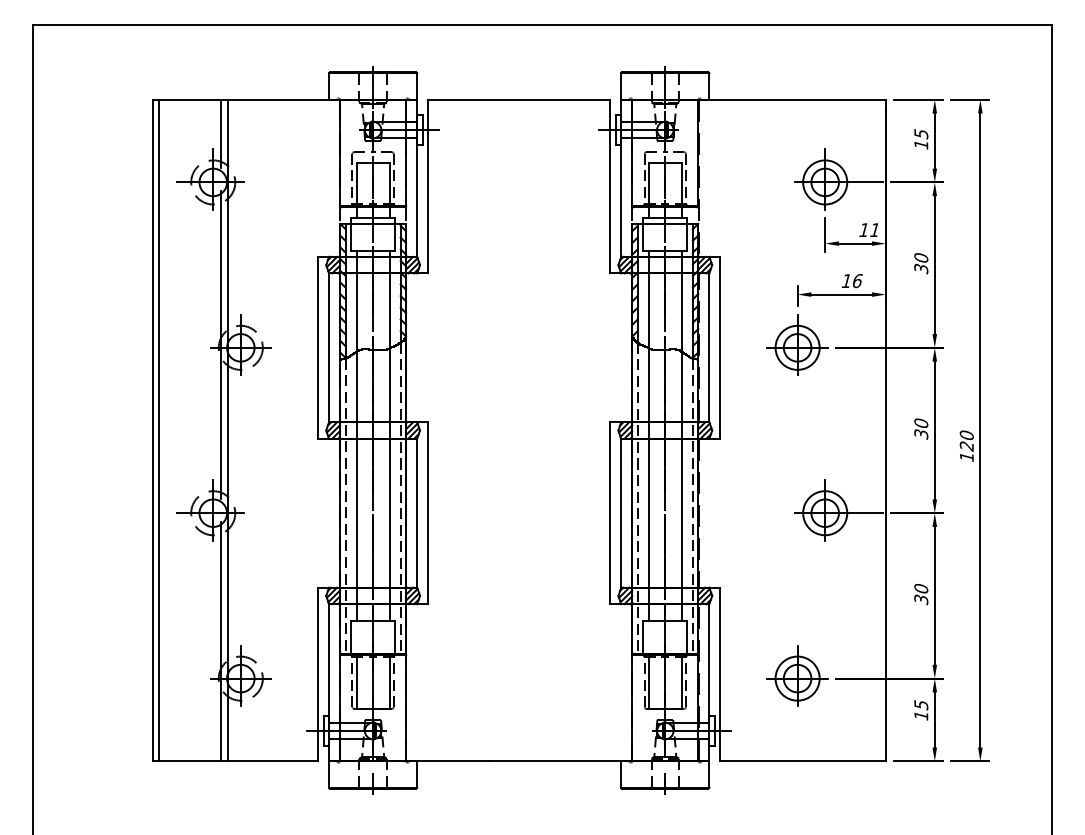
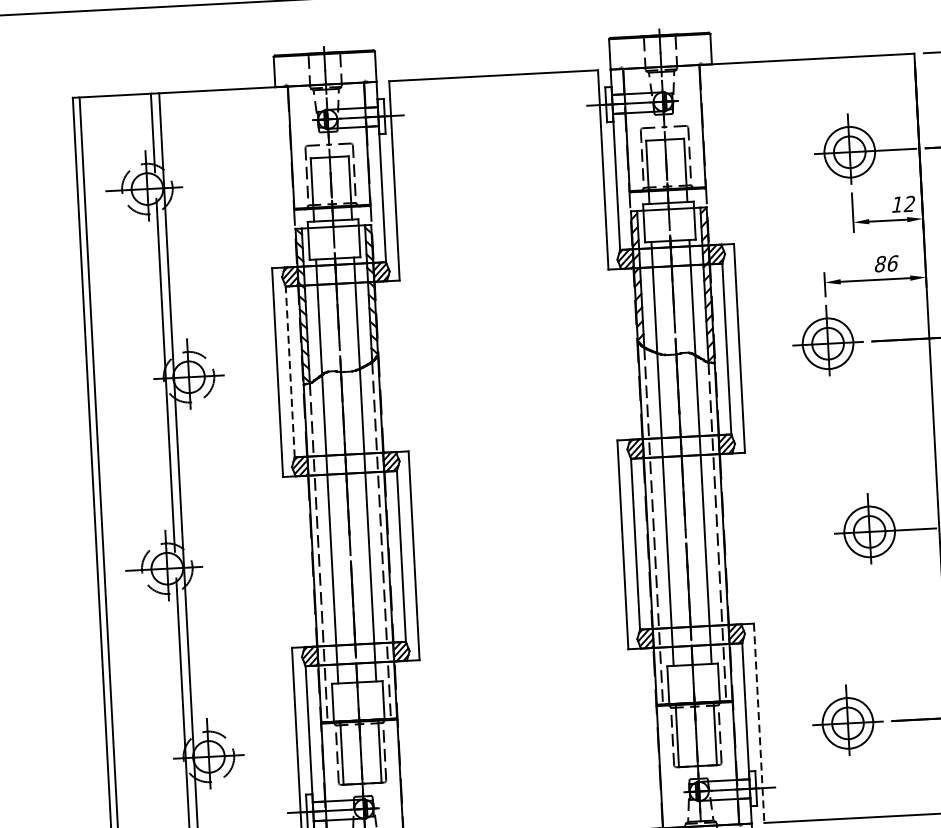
text: (874, 229) -> (909, 203), 11 -> 12
text: (846, 281) -> (880, 264), 16 -> 86
line: (329, 347) -> (290, 371), solid -> dashed
line: (720, 674) -> (759, 723), solid -> dashed

